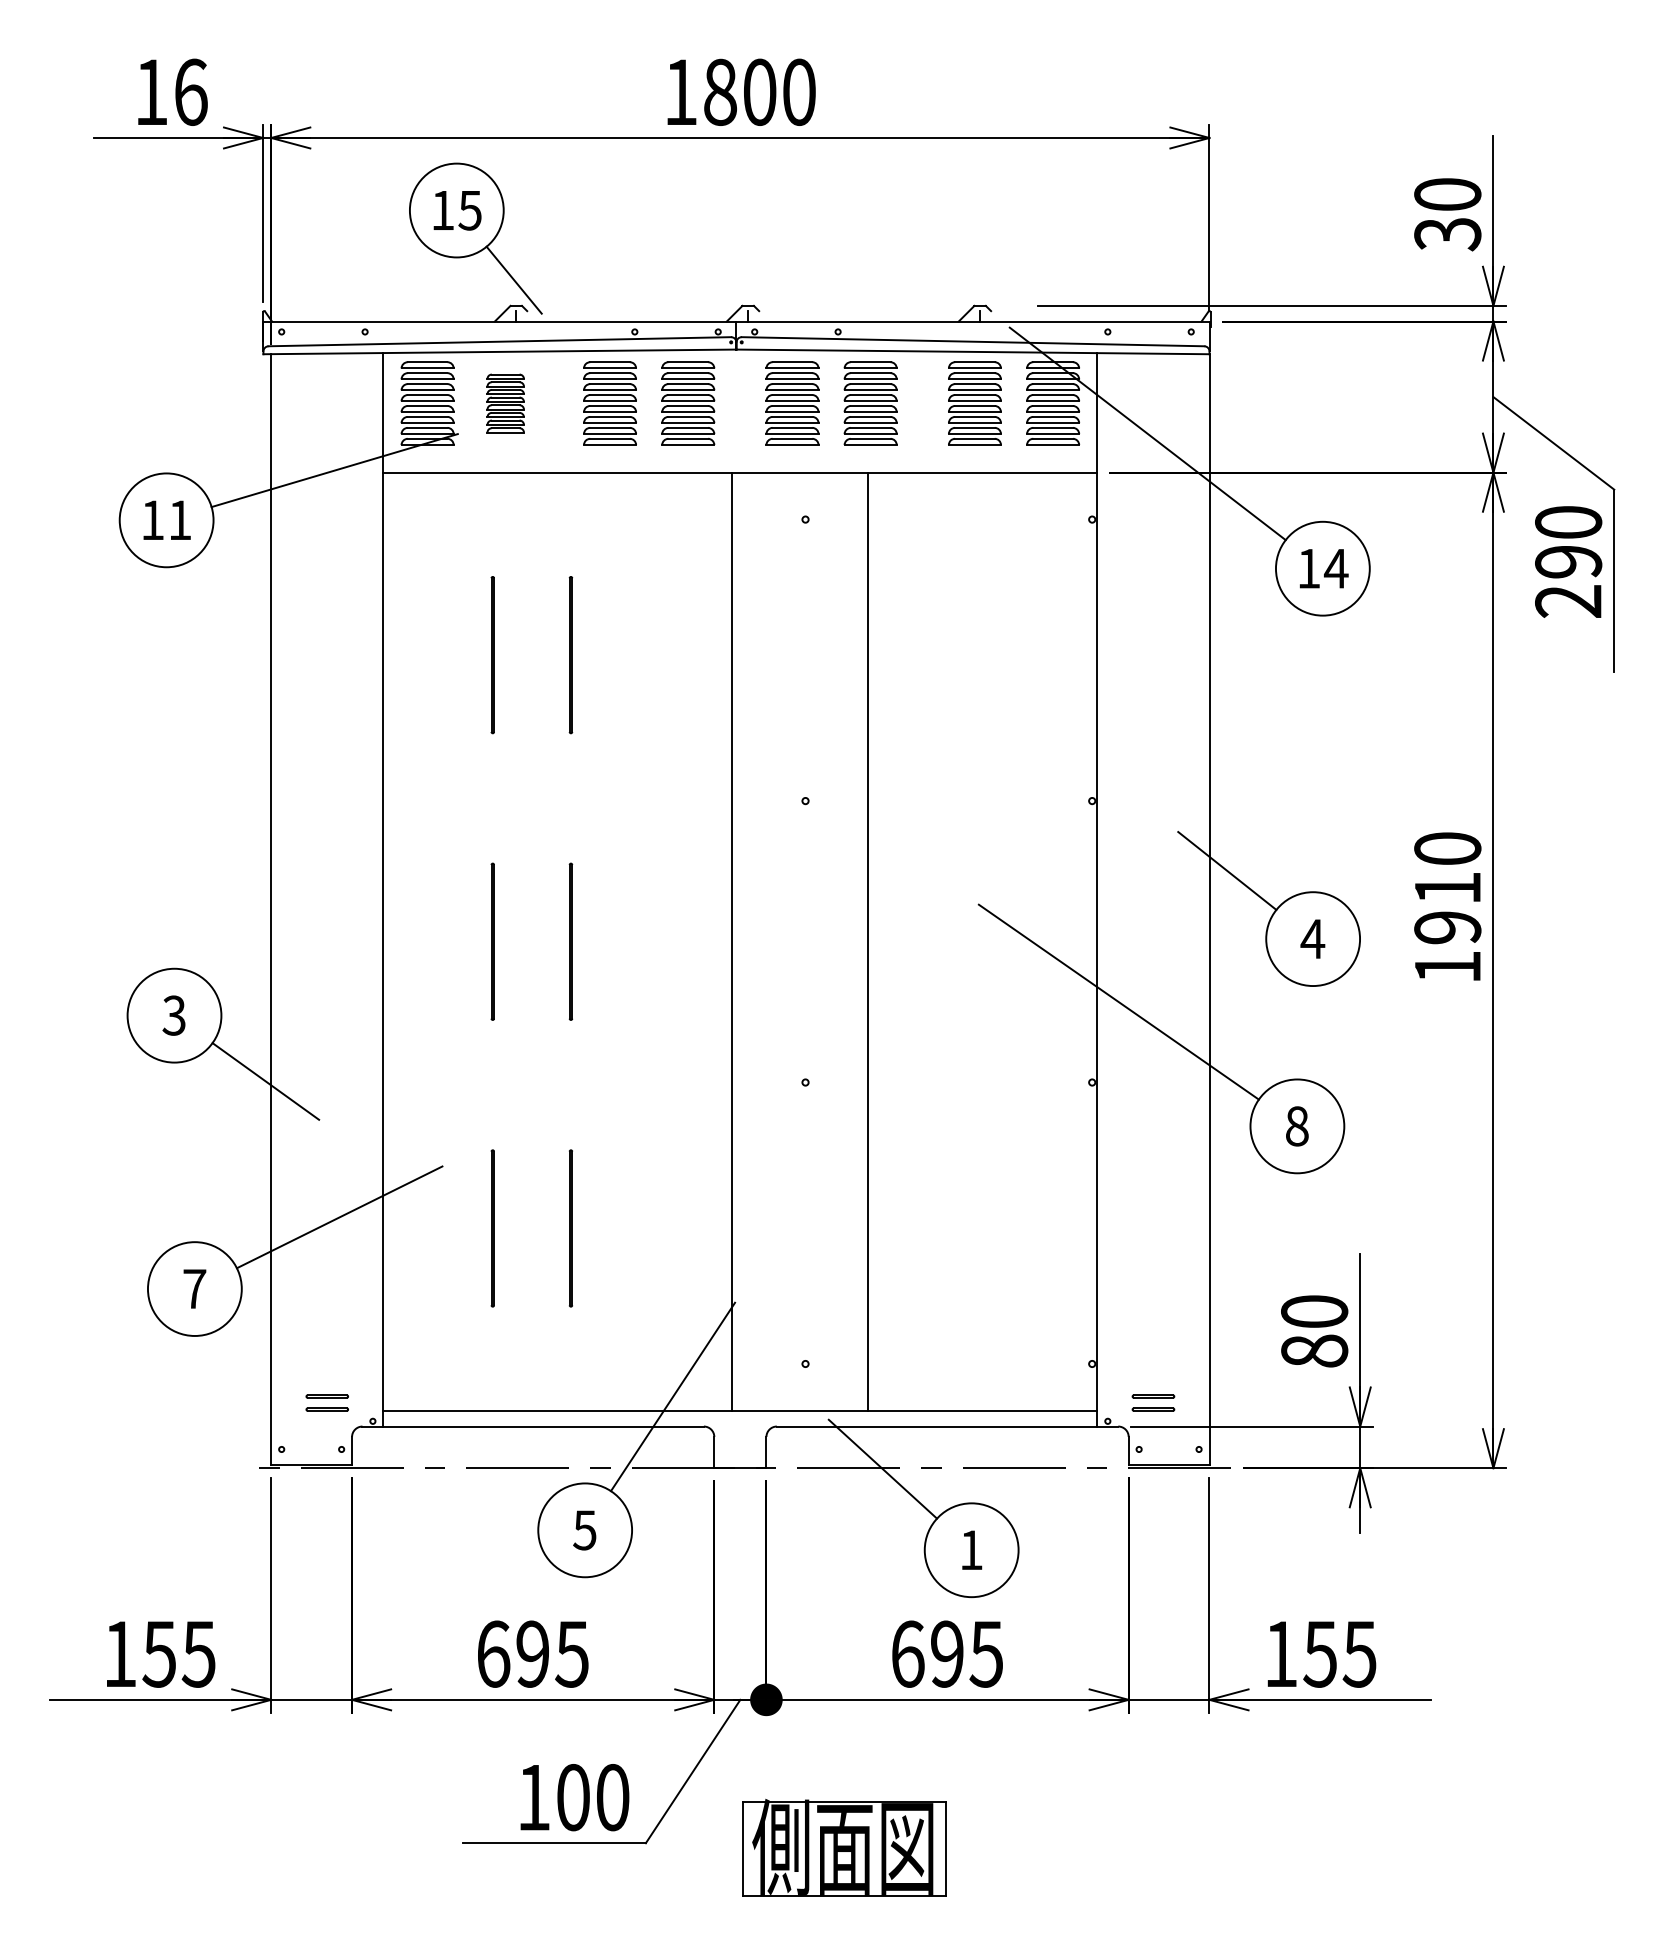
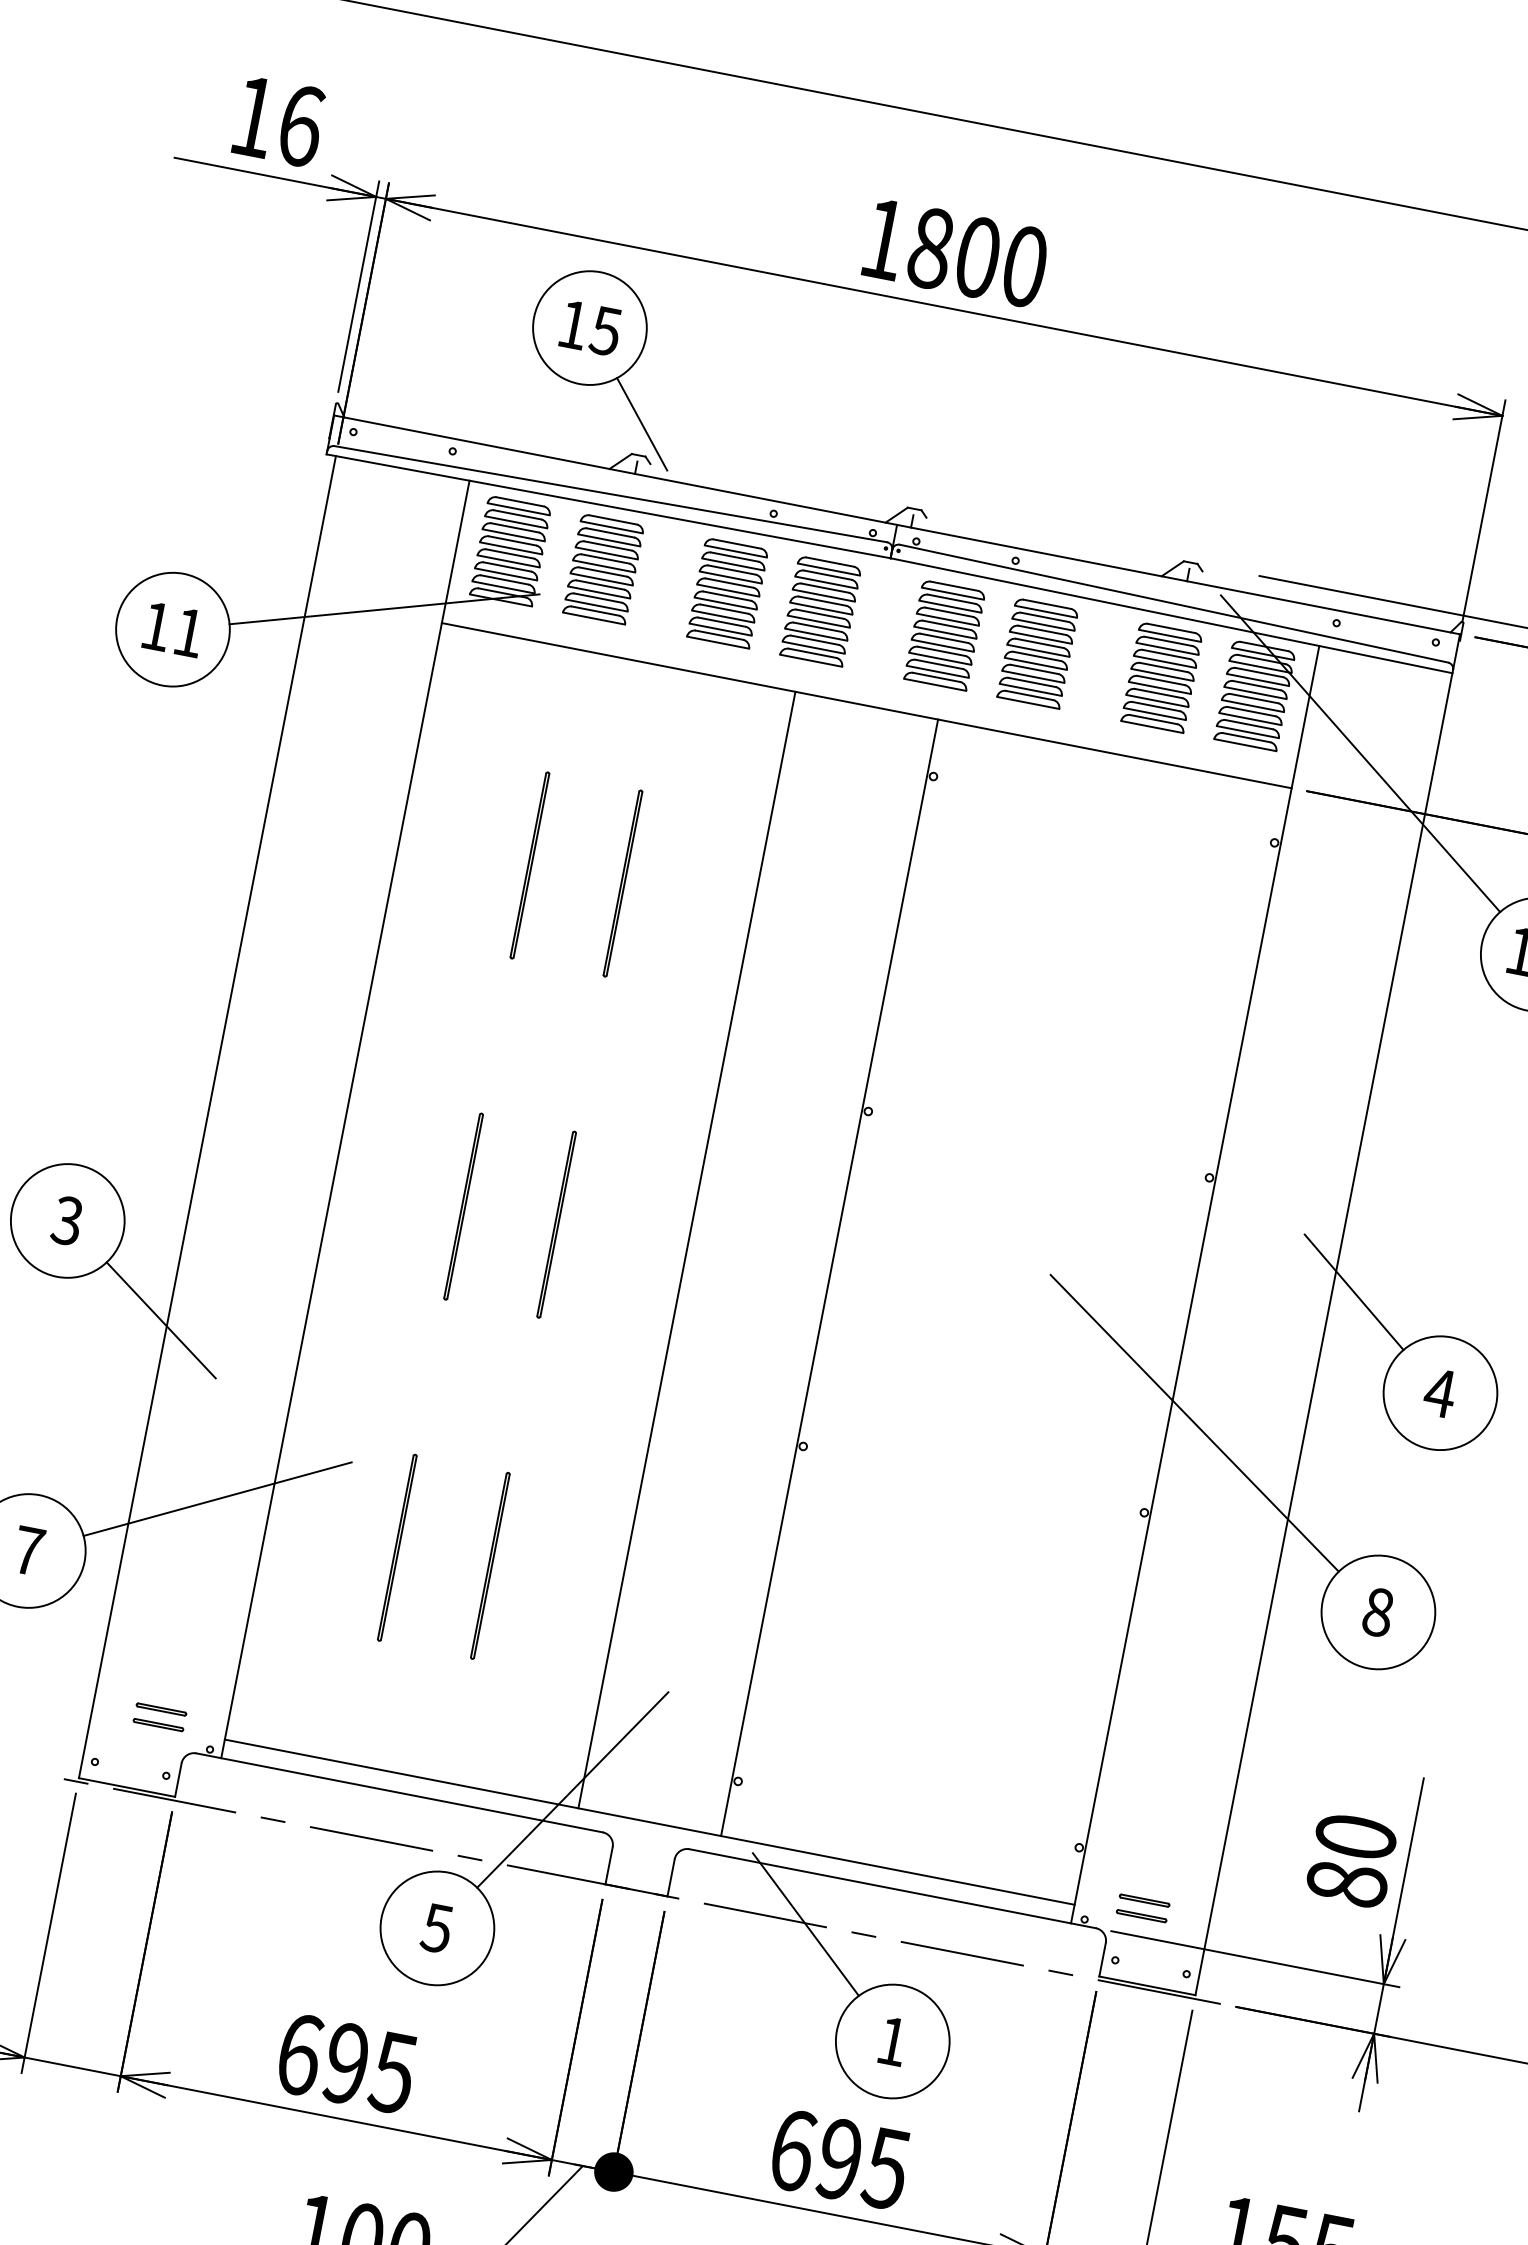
part: (505, 403) -> (603, 569), size x1.43
line: (732, 941) -> (687, 1249), moved
line: (868, 941) -> (829, 1277), moved

